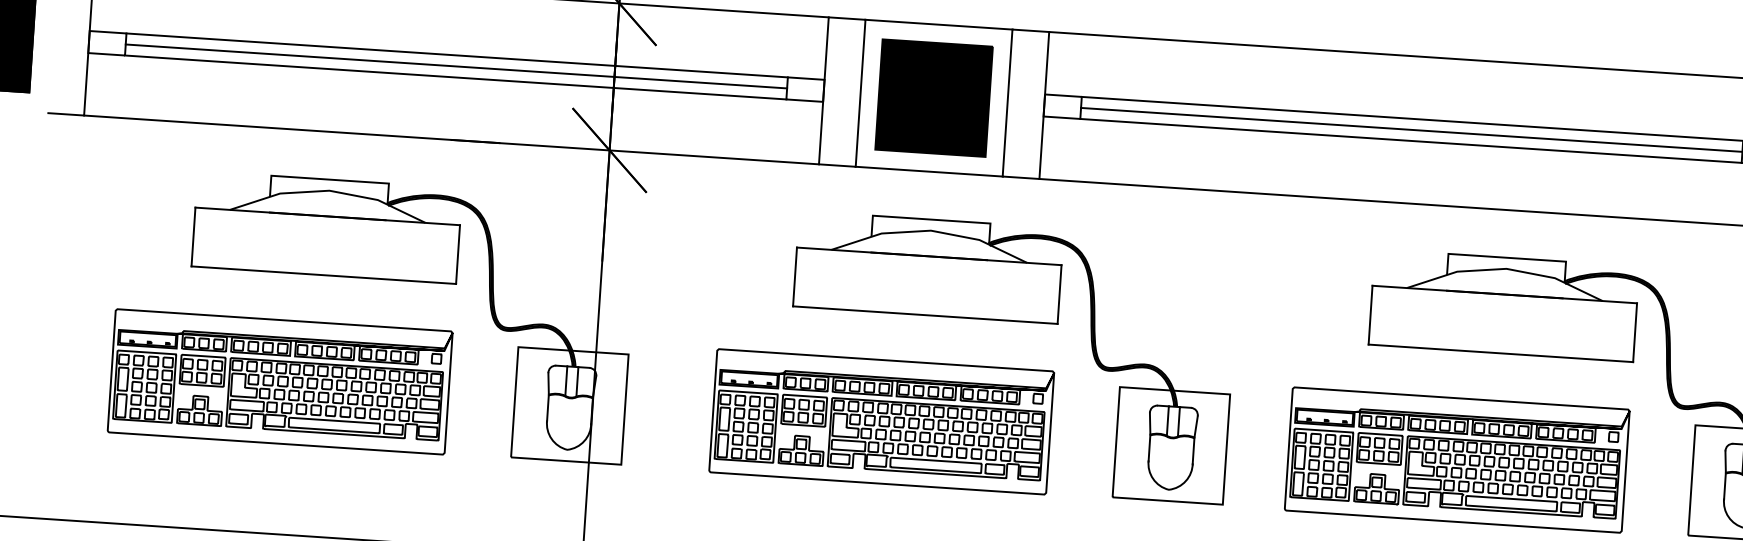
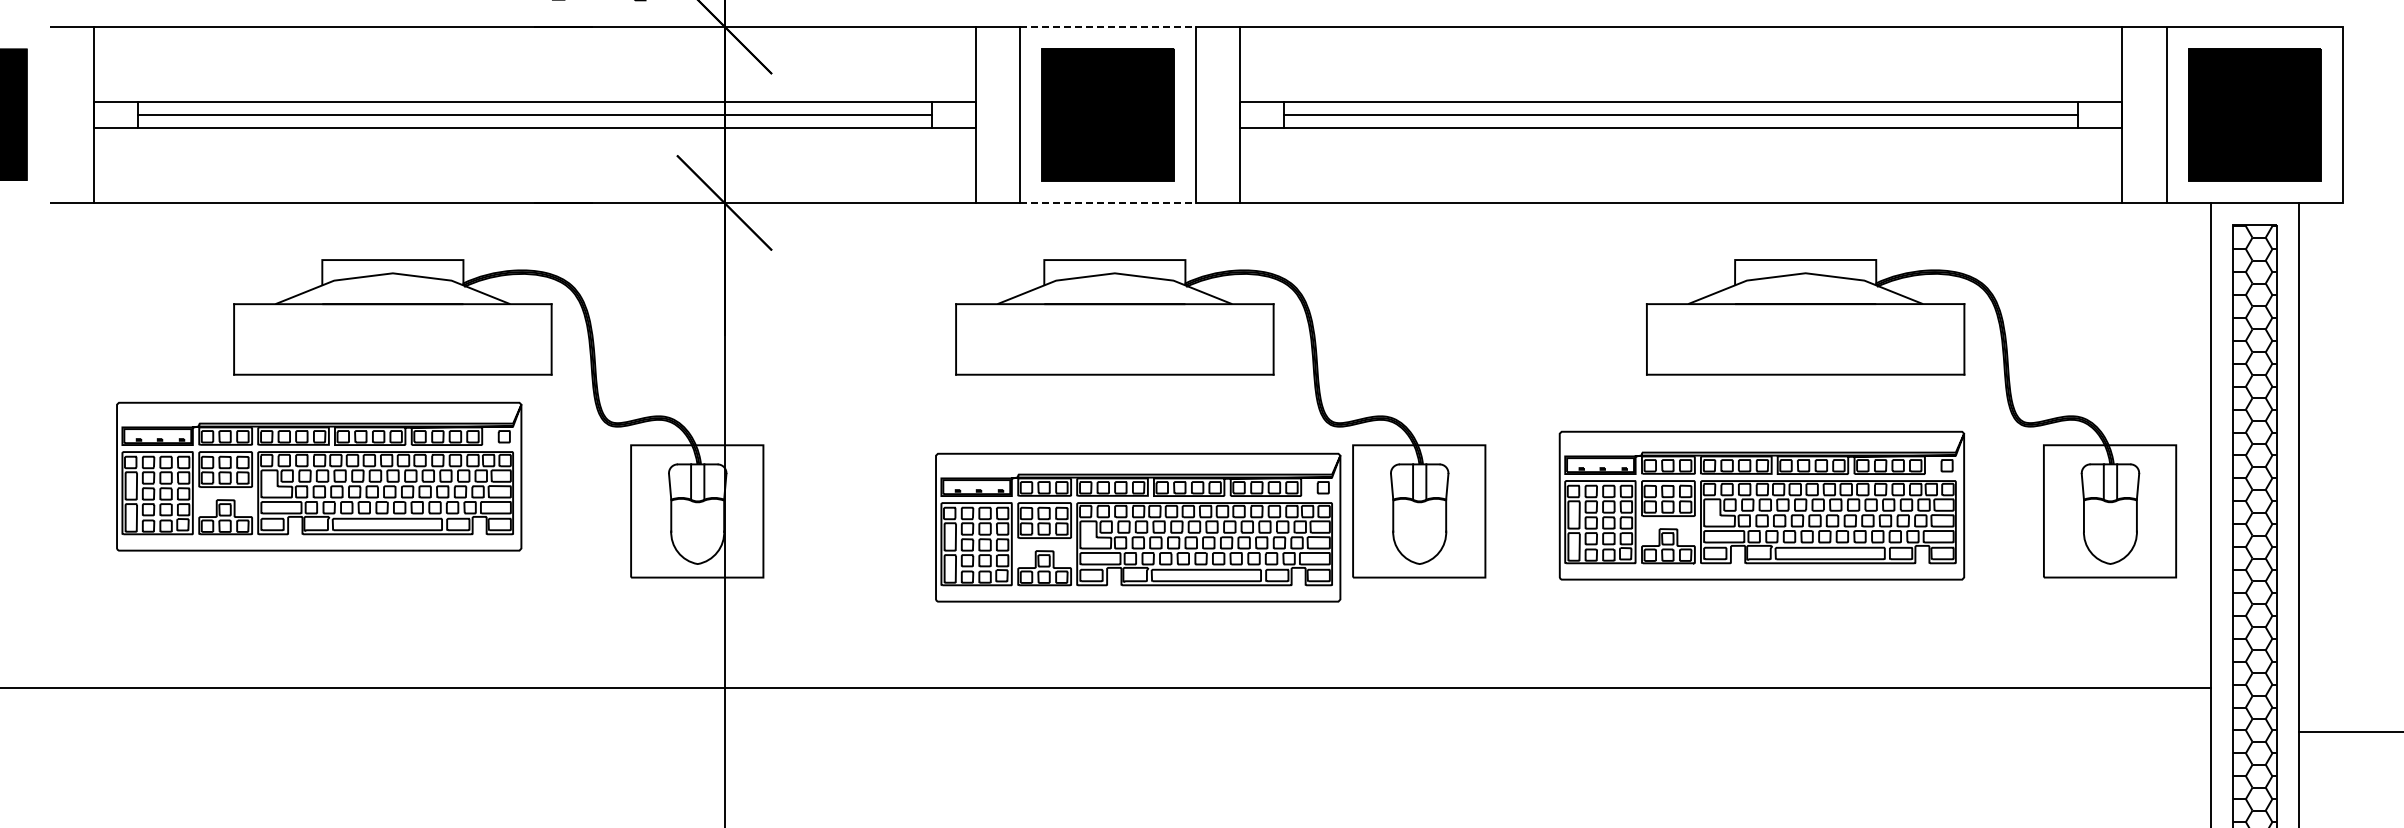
line: (939, 24) -> (1108, 26), solid -> dashed
line: (929, 171) -> (1108, 202), solid -> dashed
part: (280, 381) -> (319, 476), moved
part: (881, 421) -> (1138, 527), moved

